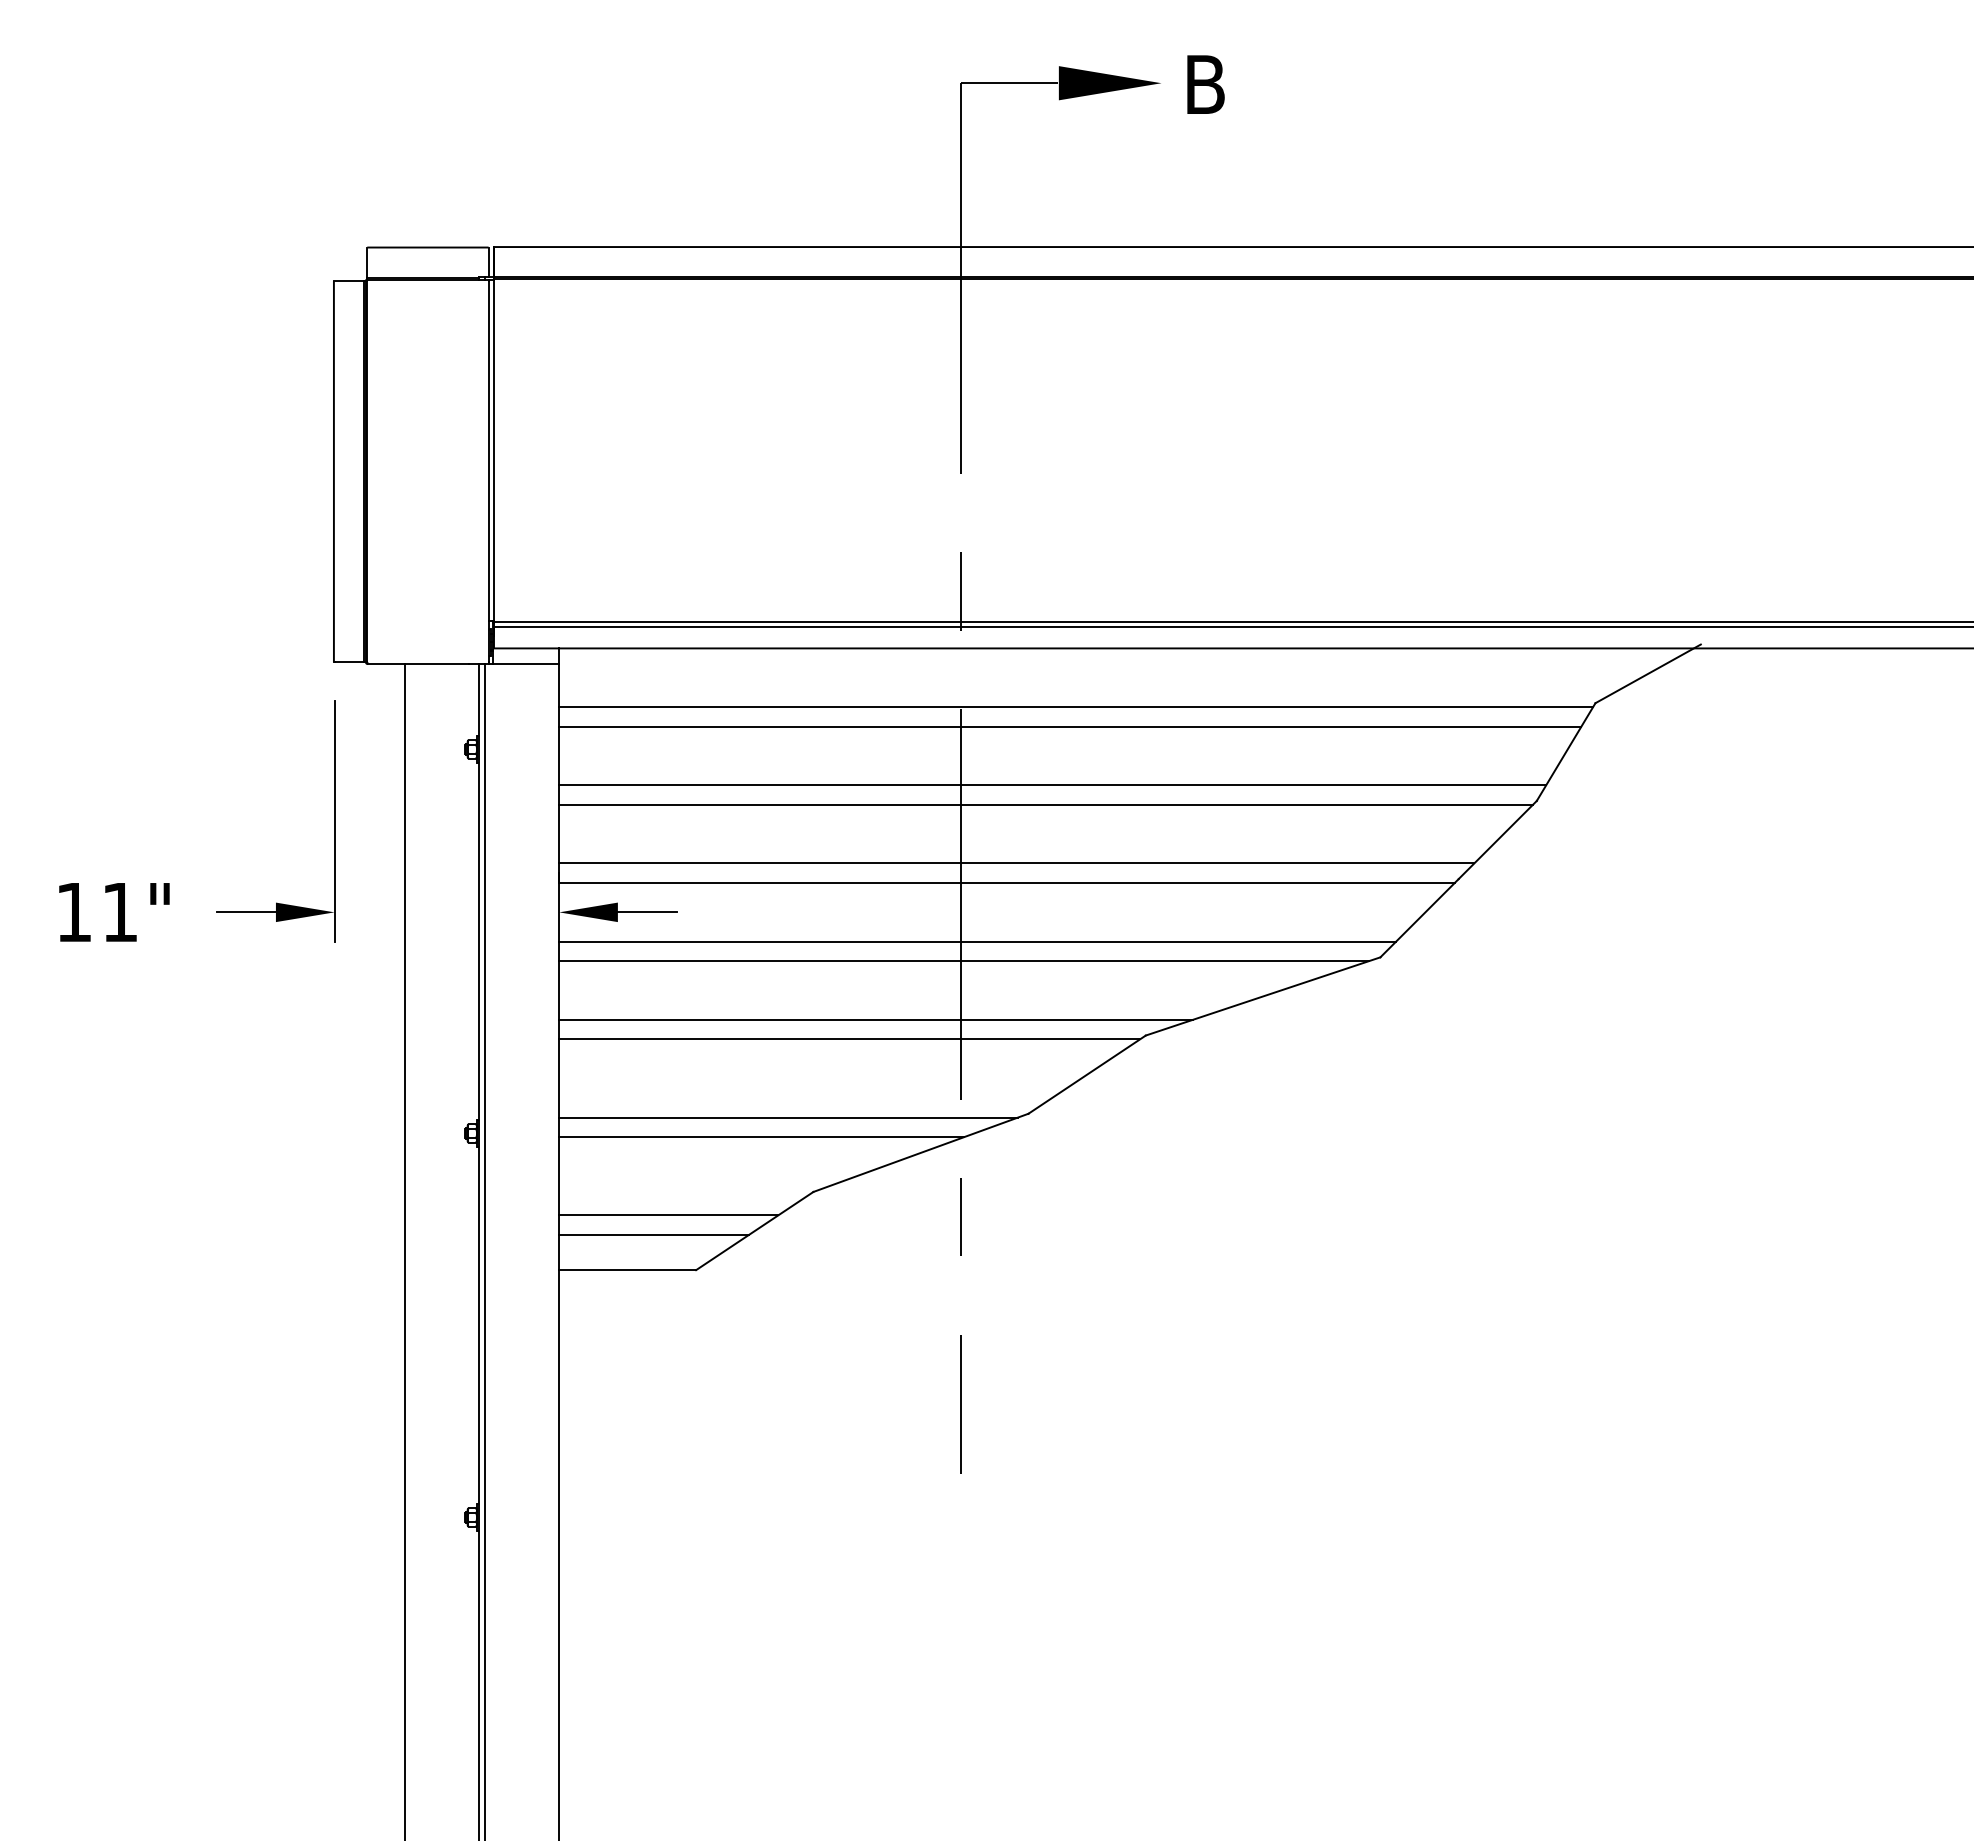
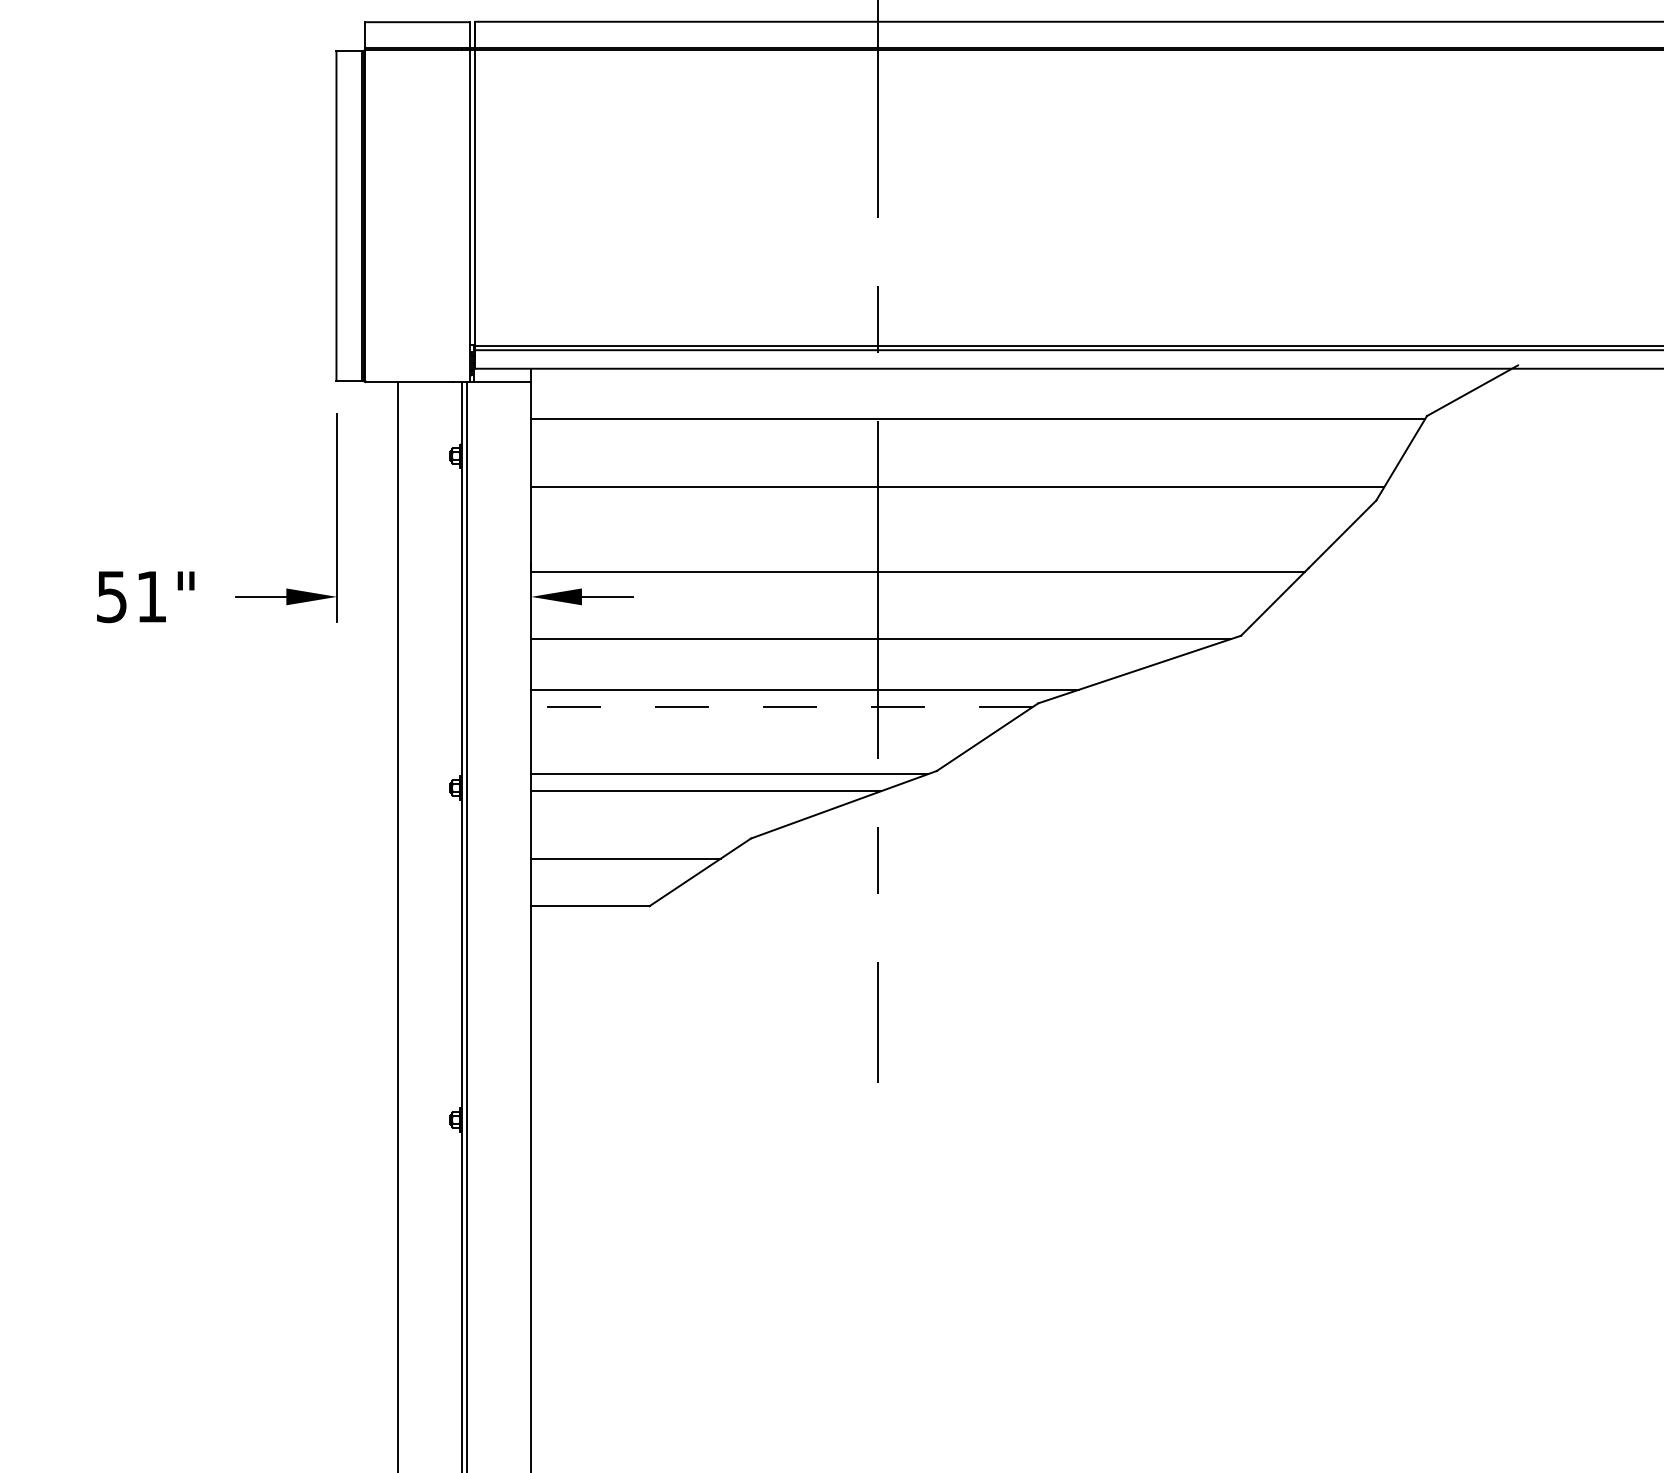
line: (1070, 726) -> (973, 436), removed
line: (1045, 804) -> (951, 503), removed
line: (1016, 863) -> (926, 554), removed
text: (73, 912) -> (111, 597), 11" -> 51"
line: (977, 941) -> (892, 622), removed
line: (849, 1039) -> (782, 706), solid -> dashed
line: (653, 1234) -> (612, 875), removed

